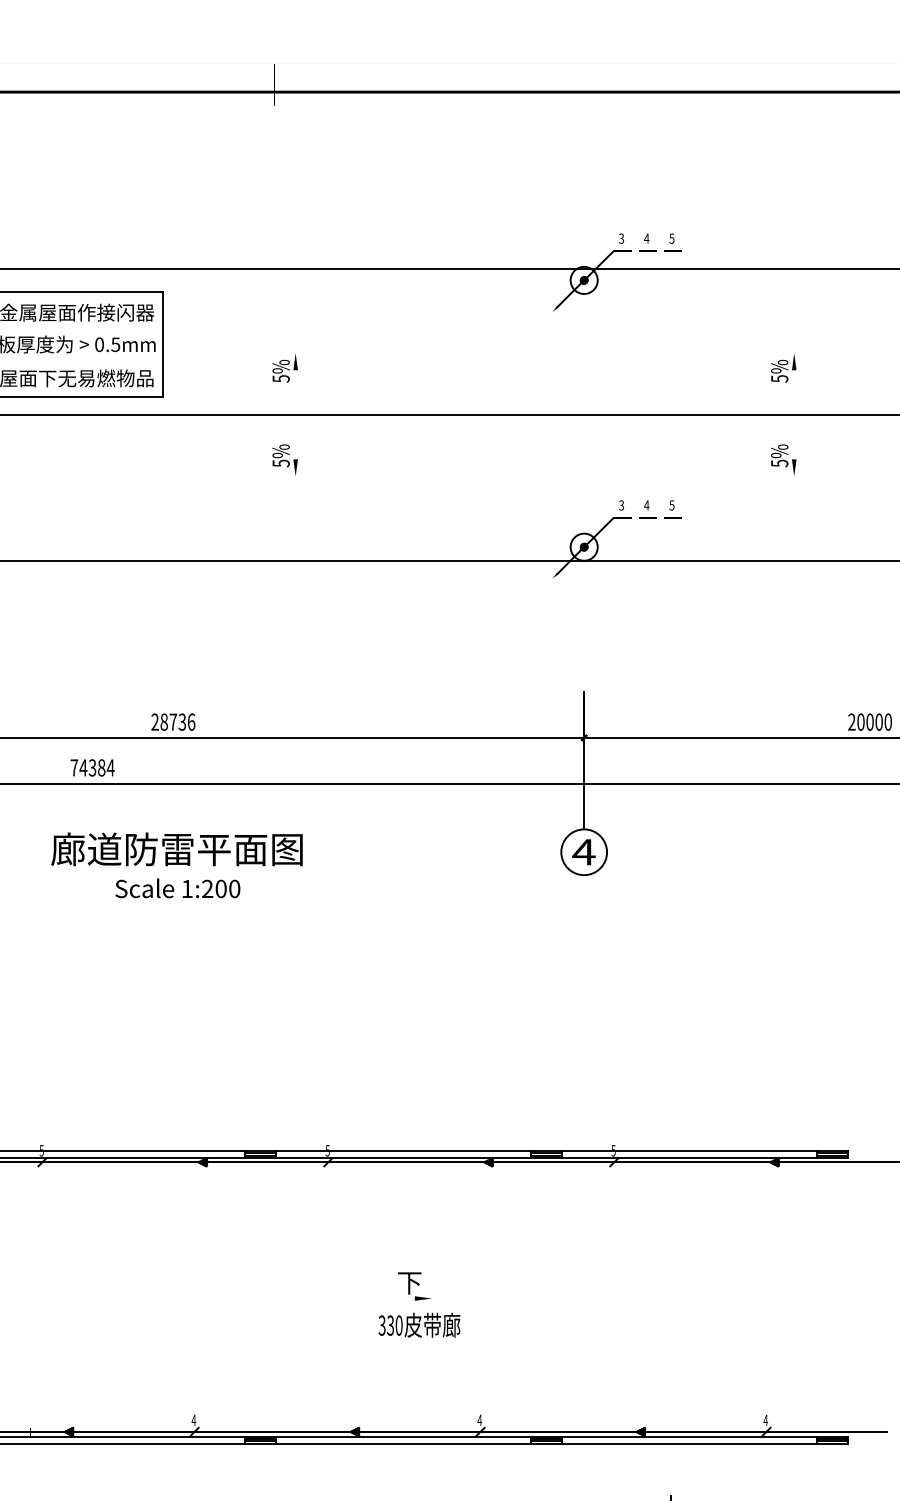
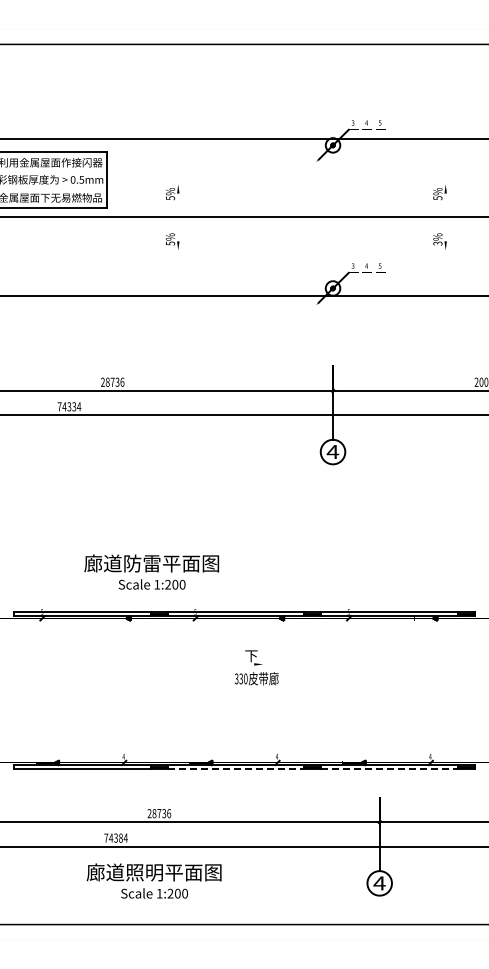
text: (775, 463) -> (435, 243), 5% -> 3%
text: (102, 767) -> (74, 406), 74384 -> 74334
text: (176, 864) -> (151, 571), moved
text: (419, 1304) -> (256, 667), moved
line: (404, 1444) -> (236, 769), solid -> dashed
line: (689, 1444) -> (389, 769), solid -> dashed

